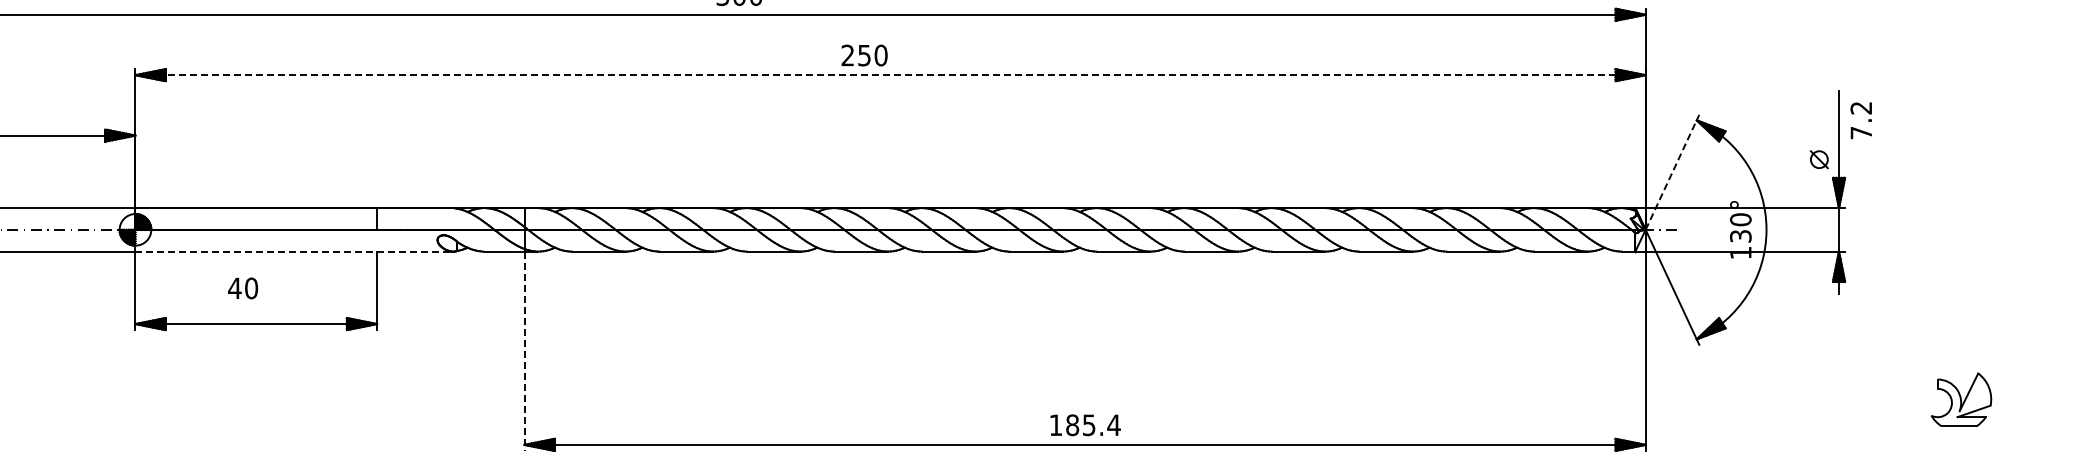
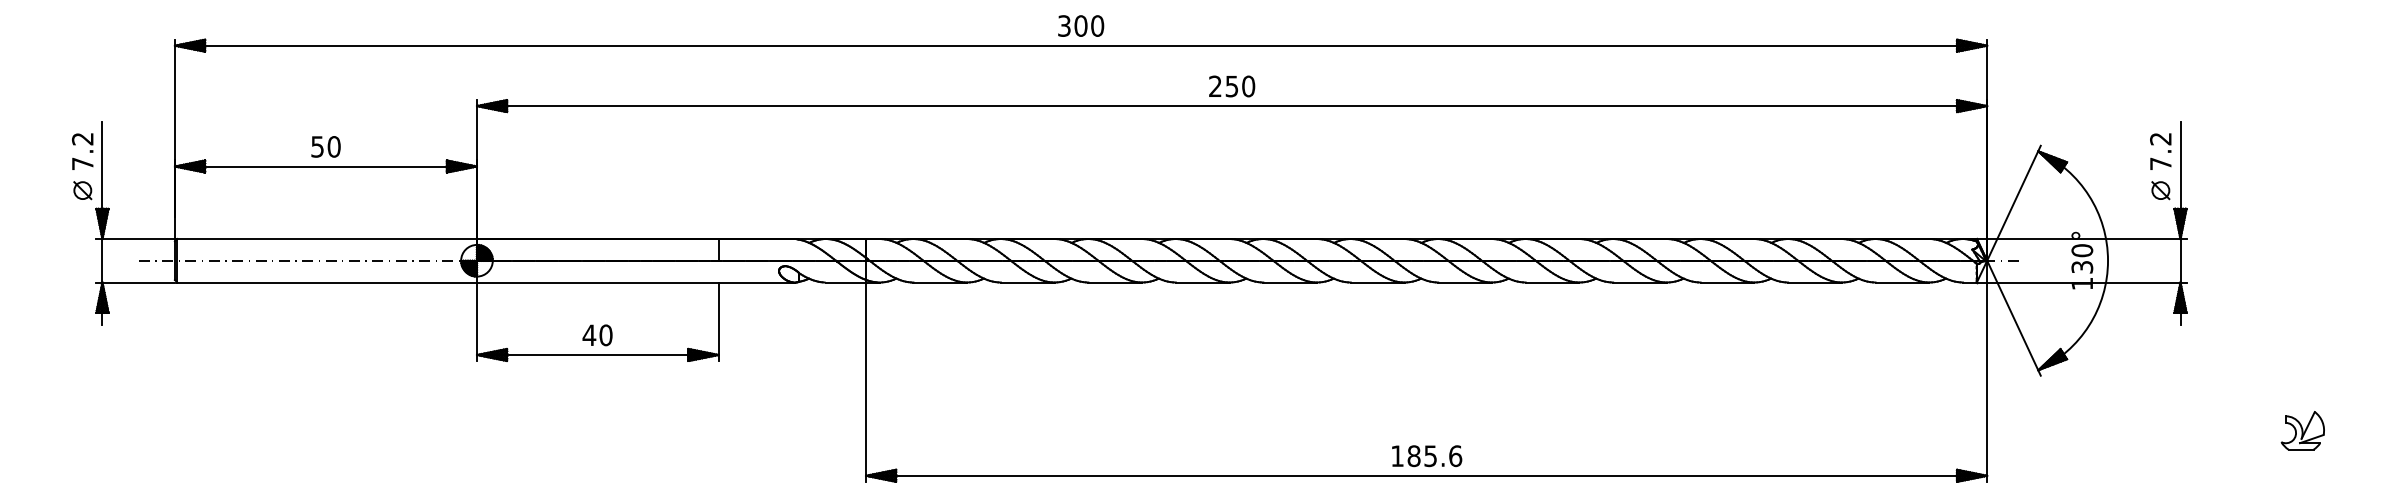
text: (865, 55) -> (1232, 86), moved
line: (891, 75) -> (1232, 106), dashed -> solid
text: (1861, 120) -> (2160, 151), moved
line: (1673, 171) -> (2014, 202), dashed -> solid
line: (294, 251) -> (635, 282), dashed -> solid
text: (243, 288) -> (597, 335), moved
line: (525, 351) -> (866, 382), dashed -> solid
part: (1961, 399) -> (2302, 430), size x0.71
text: (1114, 425) -> (1455, 456), 185.4 -> 185.6

